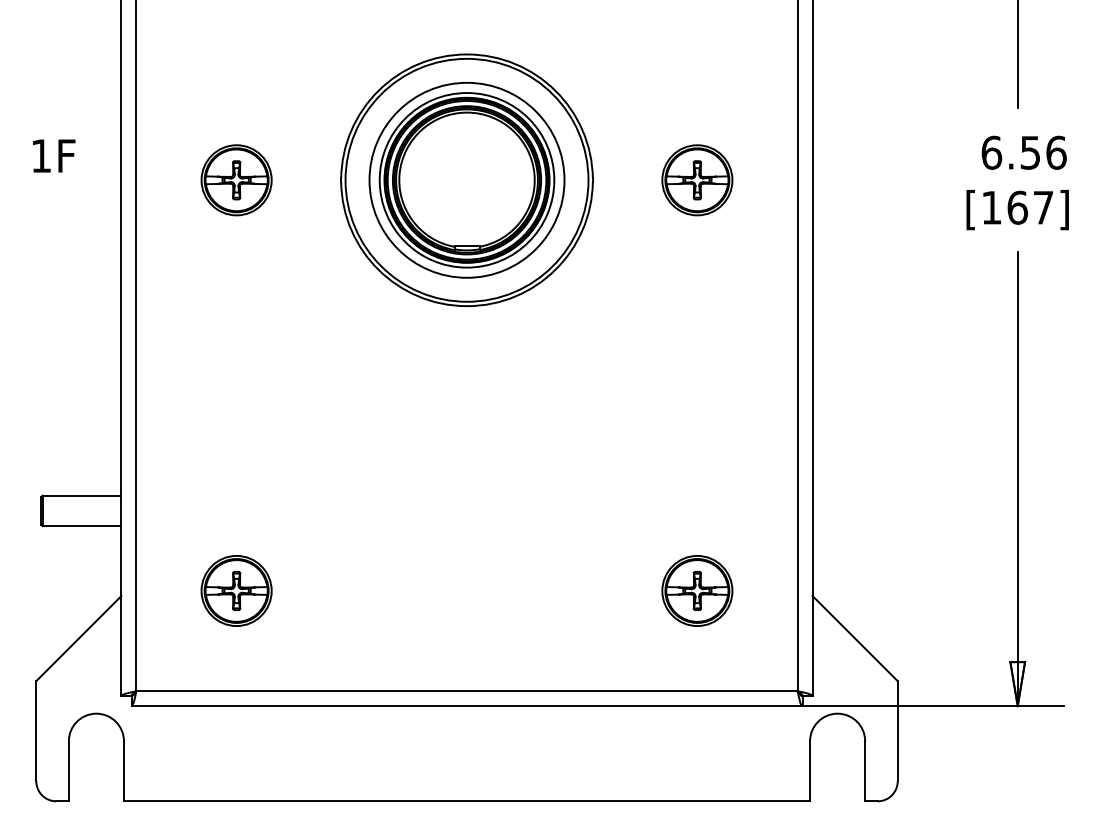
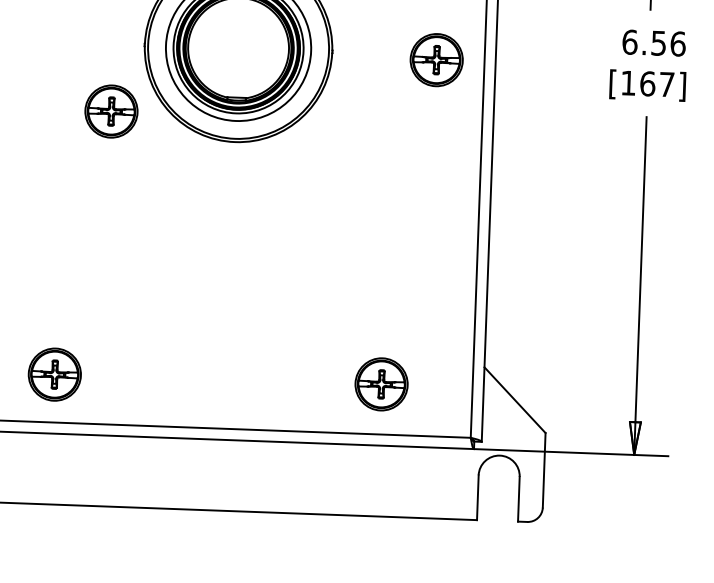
part: (236, 180) -> (111, 111), moved
part: (697, 180) -> (436, 60), moved
part: (236, 590) -> (54, 374), moved
part: (697, 590) -> (381, 384), moved

